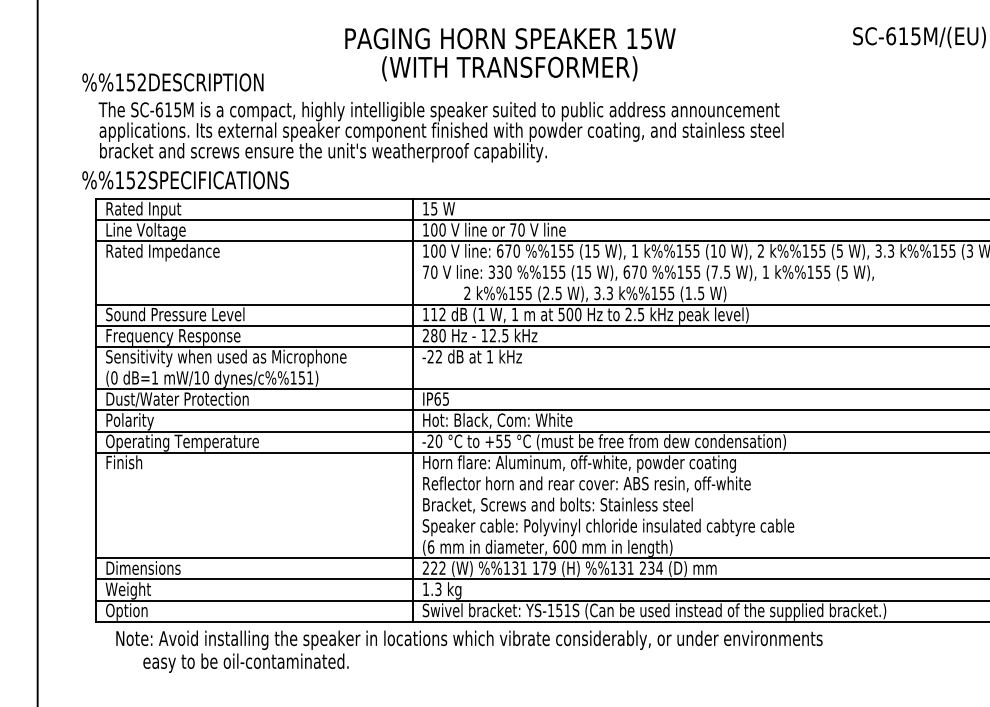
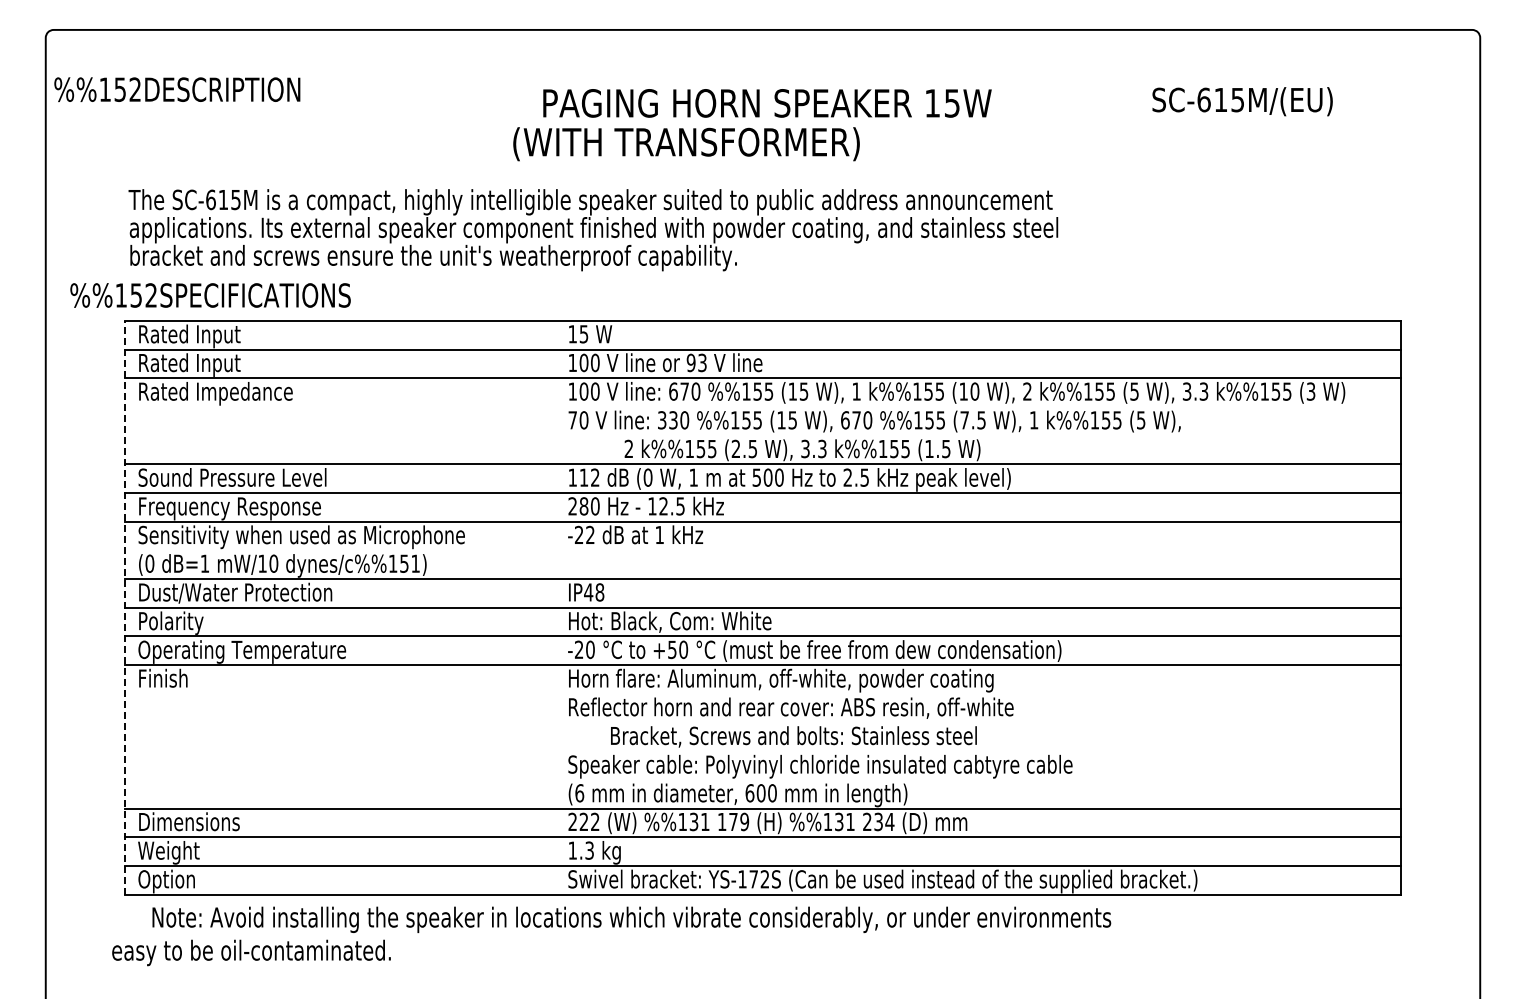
text: (510, 38) -> (767, 103), moved
text: (173, 82) -> (177, 89), moved
text: (185, 180) -> (210, 295), moved
text: (517, 229) -> (696, 362), 70 -> 93
text: (146, 231) -> (193, 364), Line Voltage -> Rated Input
text: (481, 314) -> (647, 477), (1 -> (0
text: (441, 399) -> (594, 592), IP65 -> IP48
line: (96, 410) -> (125, 607), solid -> dashed
line: (413, 410) -> (555, 607), removed
text: (507, 441) -> (683, 649), +55 -> +50
text: (557, 505) -> (793, 736), moved
text: (563, 610) -> (759, 879), YS-151S -> YS-172S
text: (245, 662) -> (251, 952), moved

